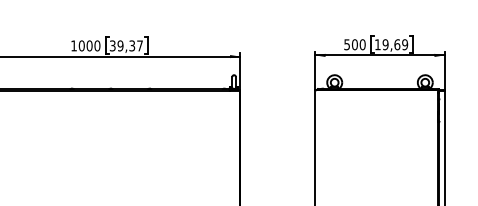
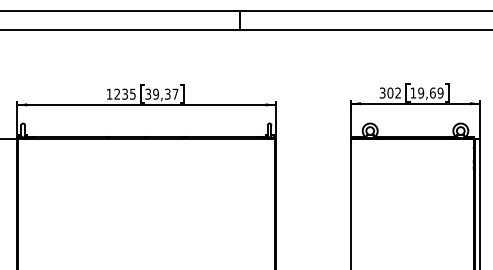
text: (354, 44) -> (390, 92), 500 -> 302
text: (88, 45) -> (124, 93), 1000 -> 1235

